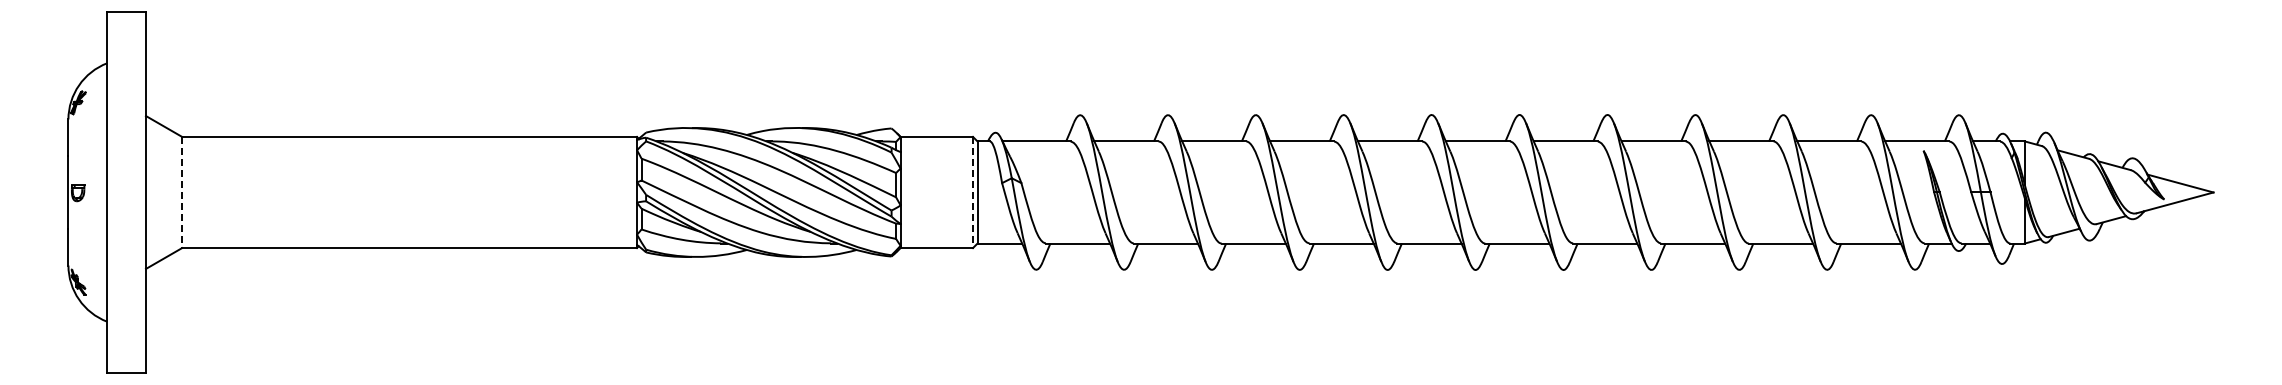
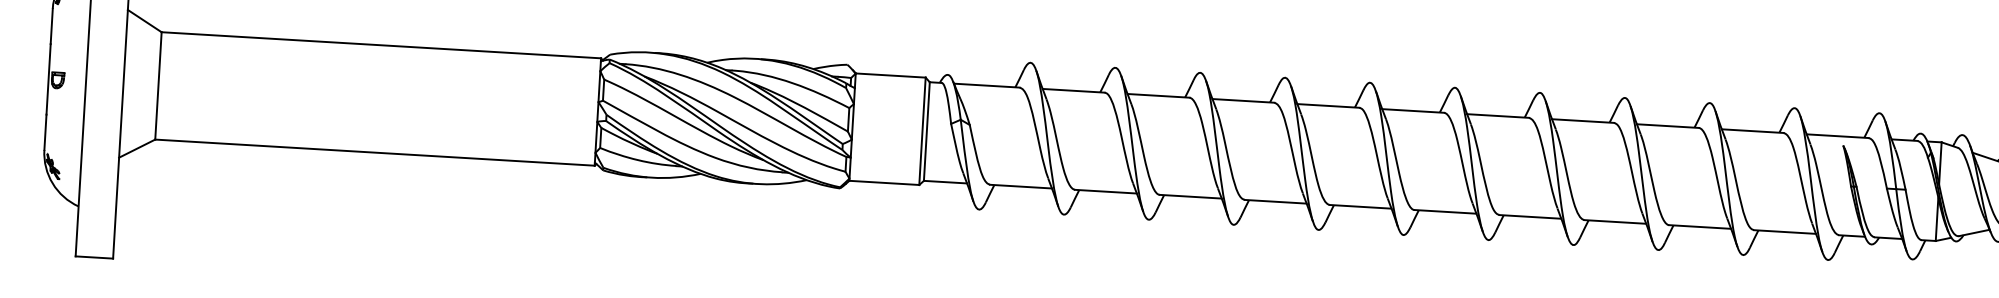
line: (182, 192) -> (158, 85), dashed -> solid
line: (973, 192) -> (922, 131), dashed -> solid

